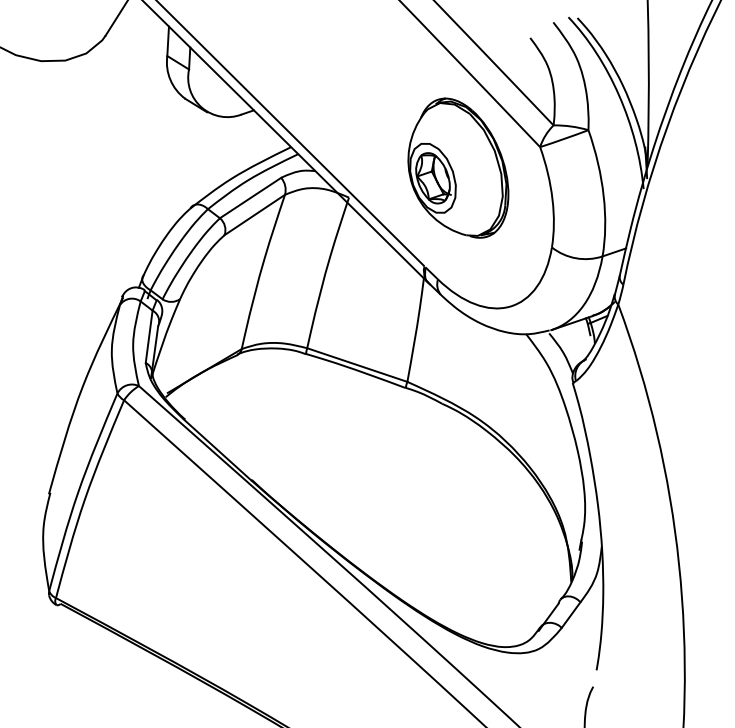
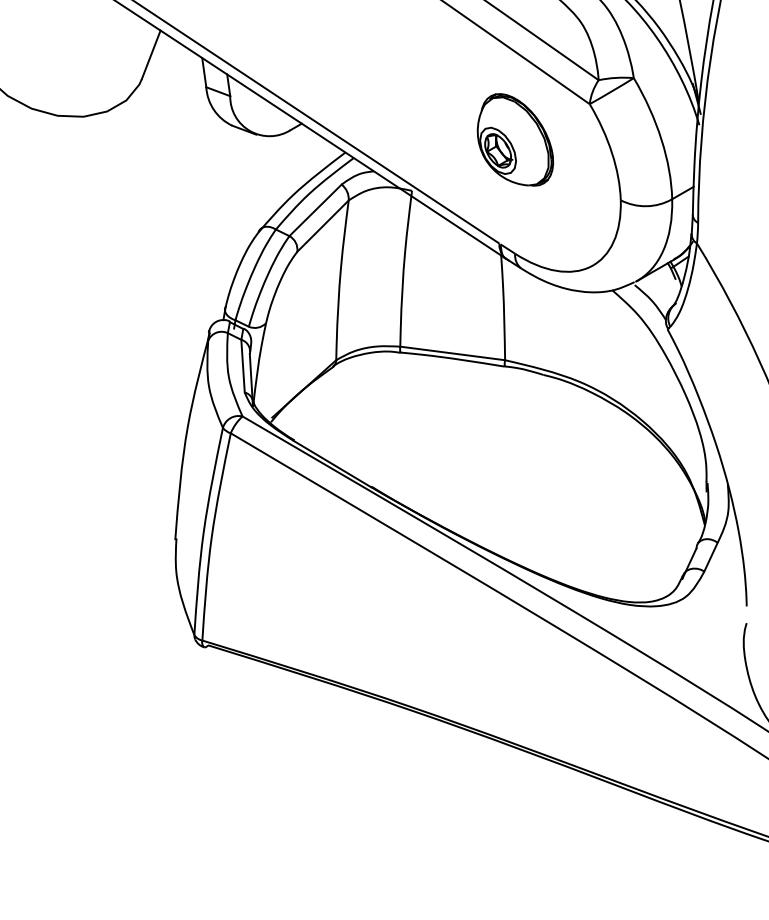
part: (460, 167) -> (515, 139), size x0.7

